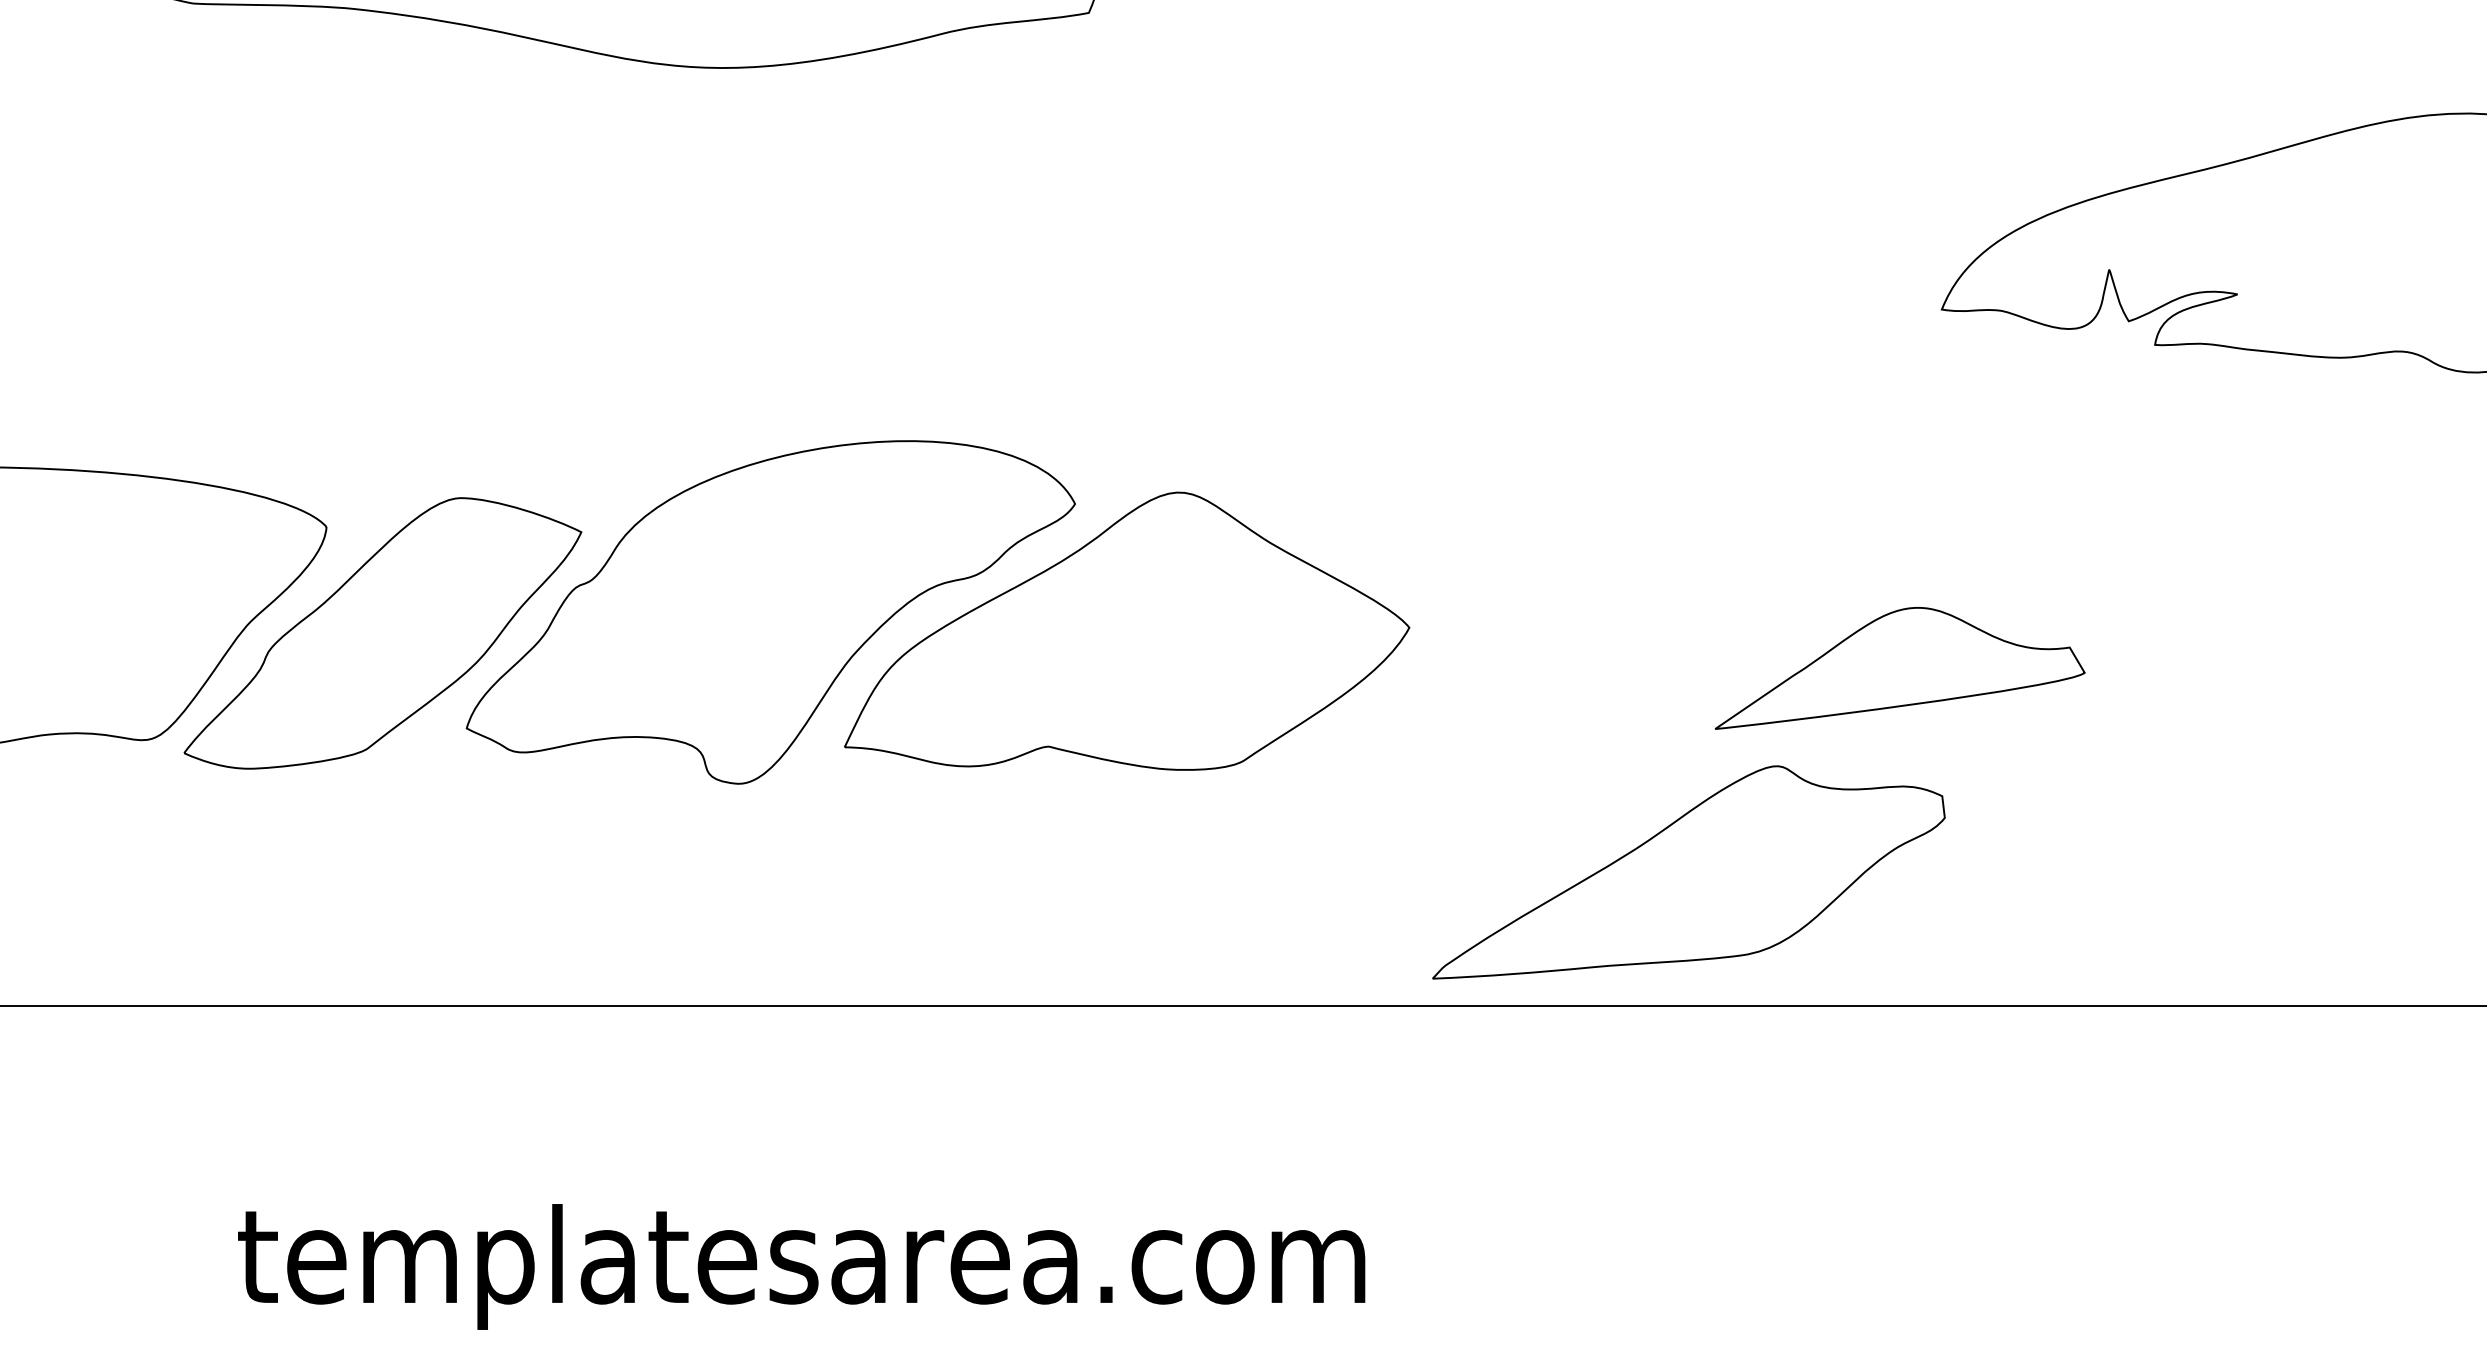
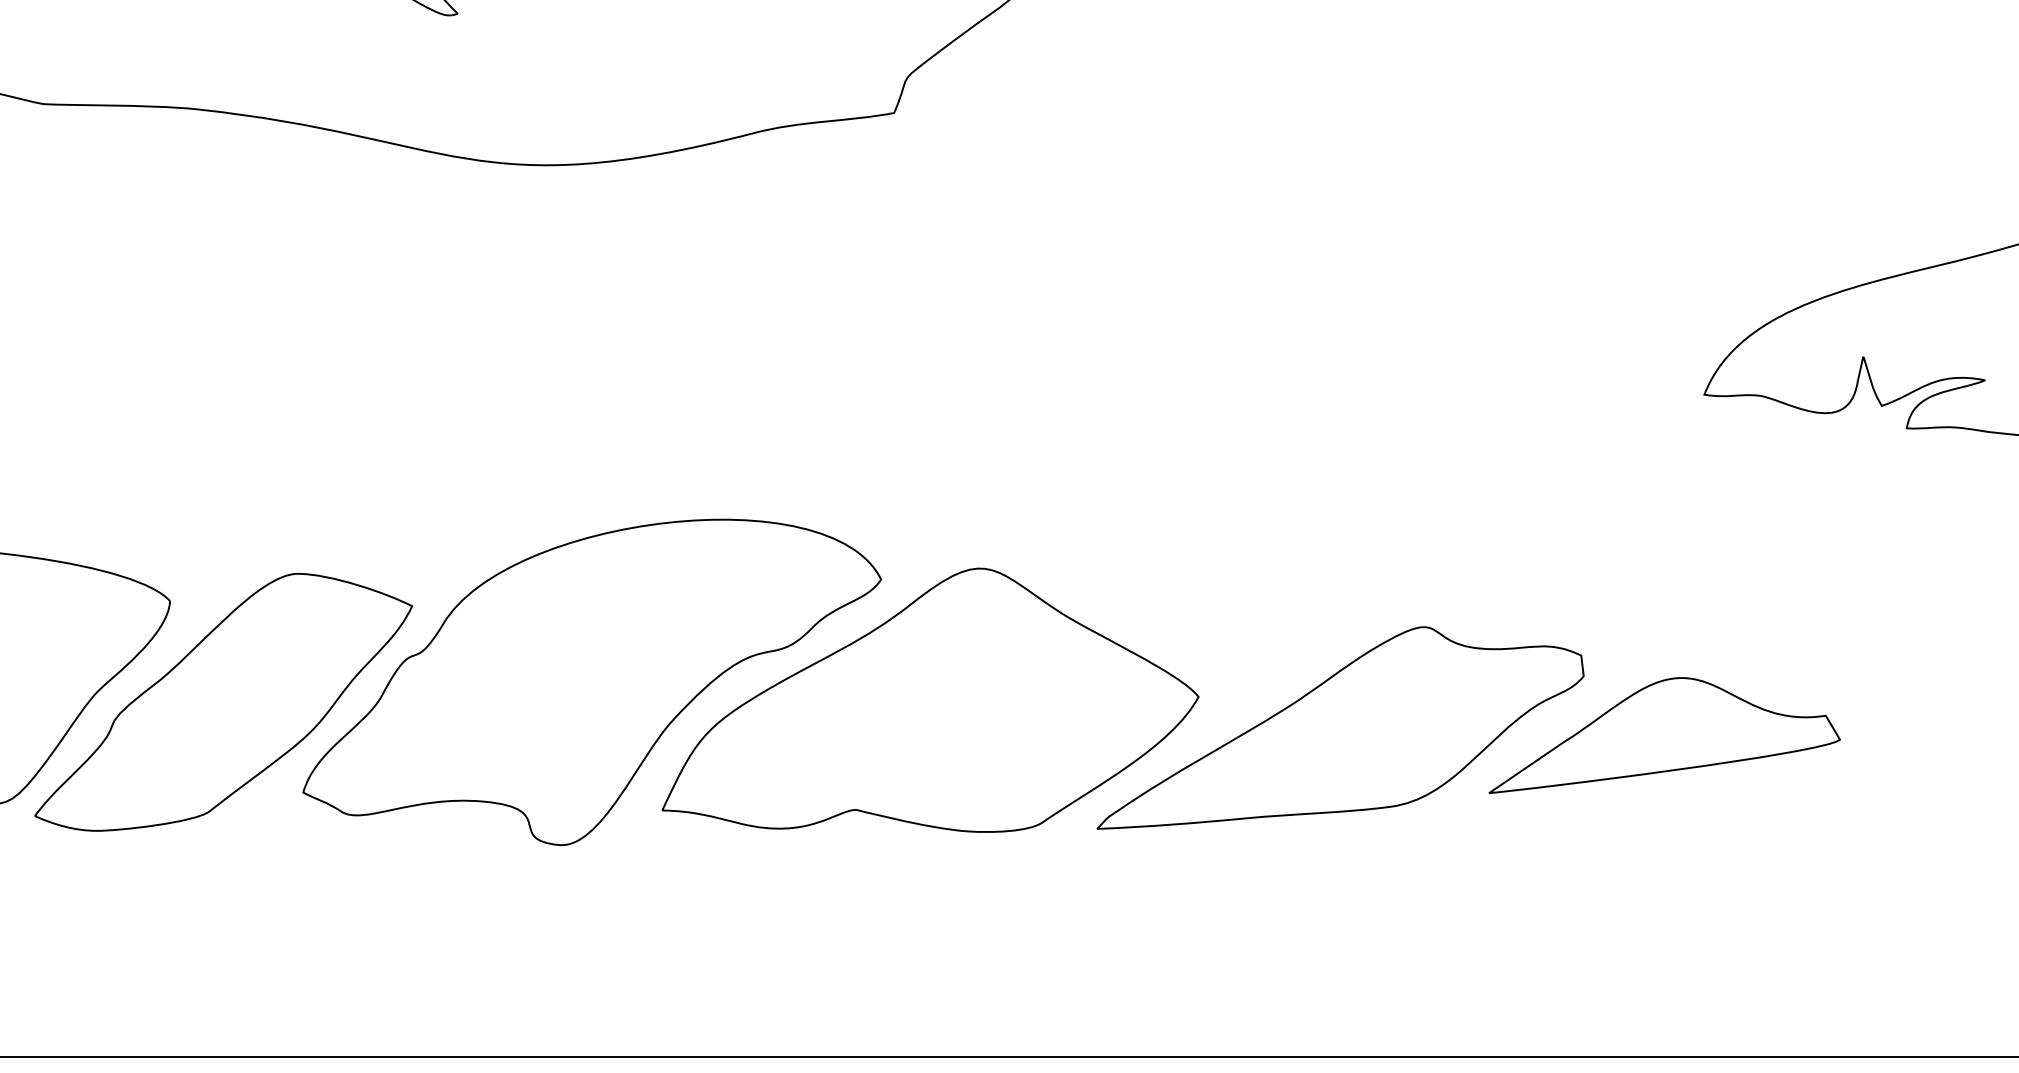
part: (1688, 872) -> (1340, 728), moved

